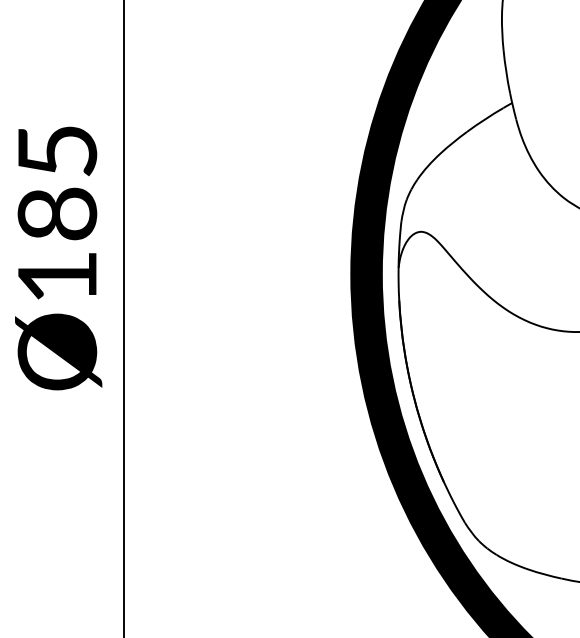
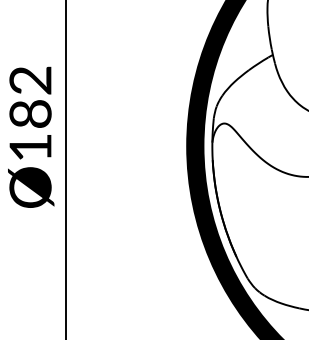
text: (57, 151) -> (30, 80), Ø185 -> Ø182

